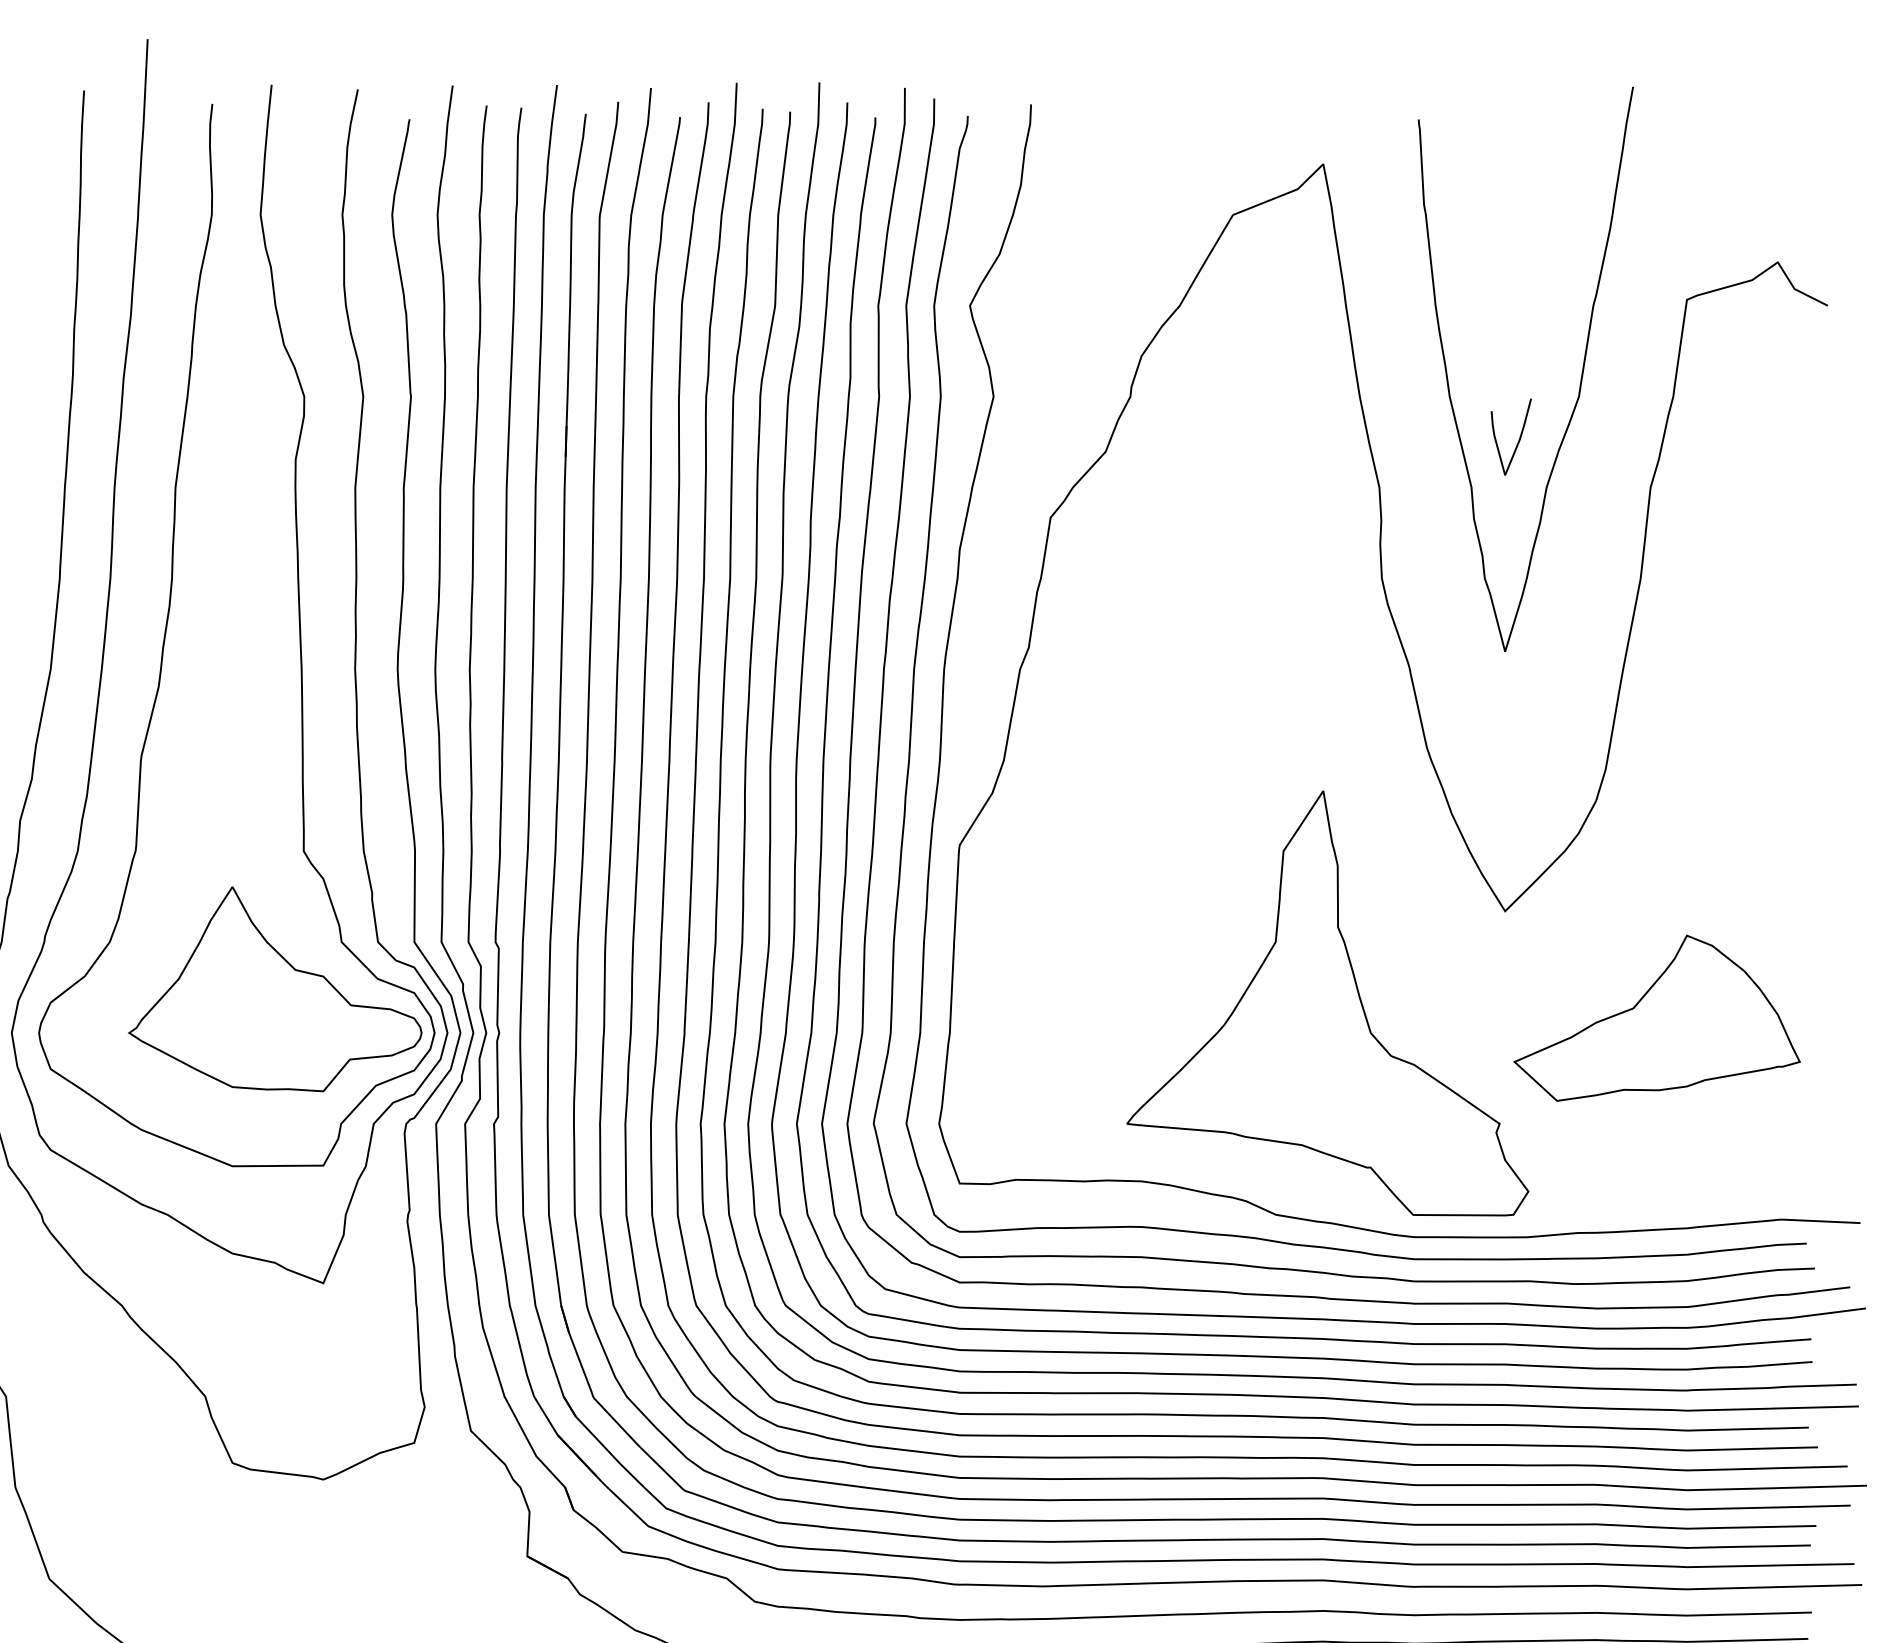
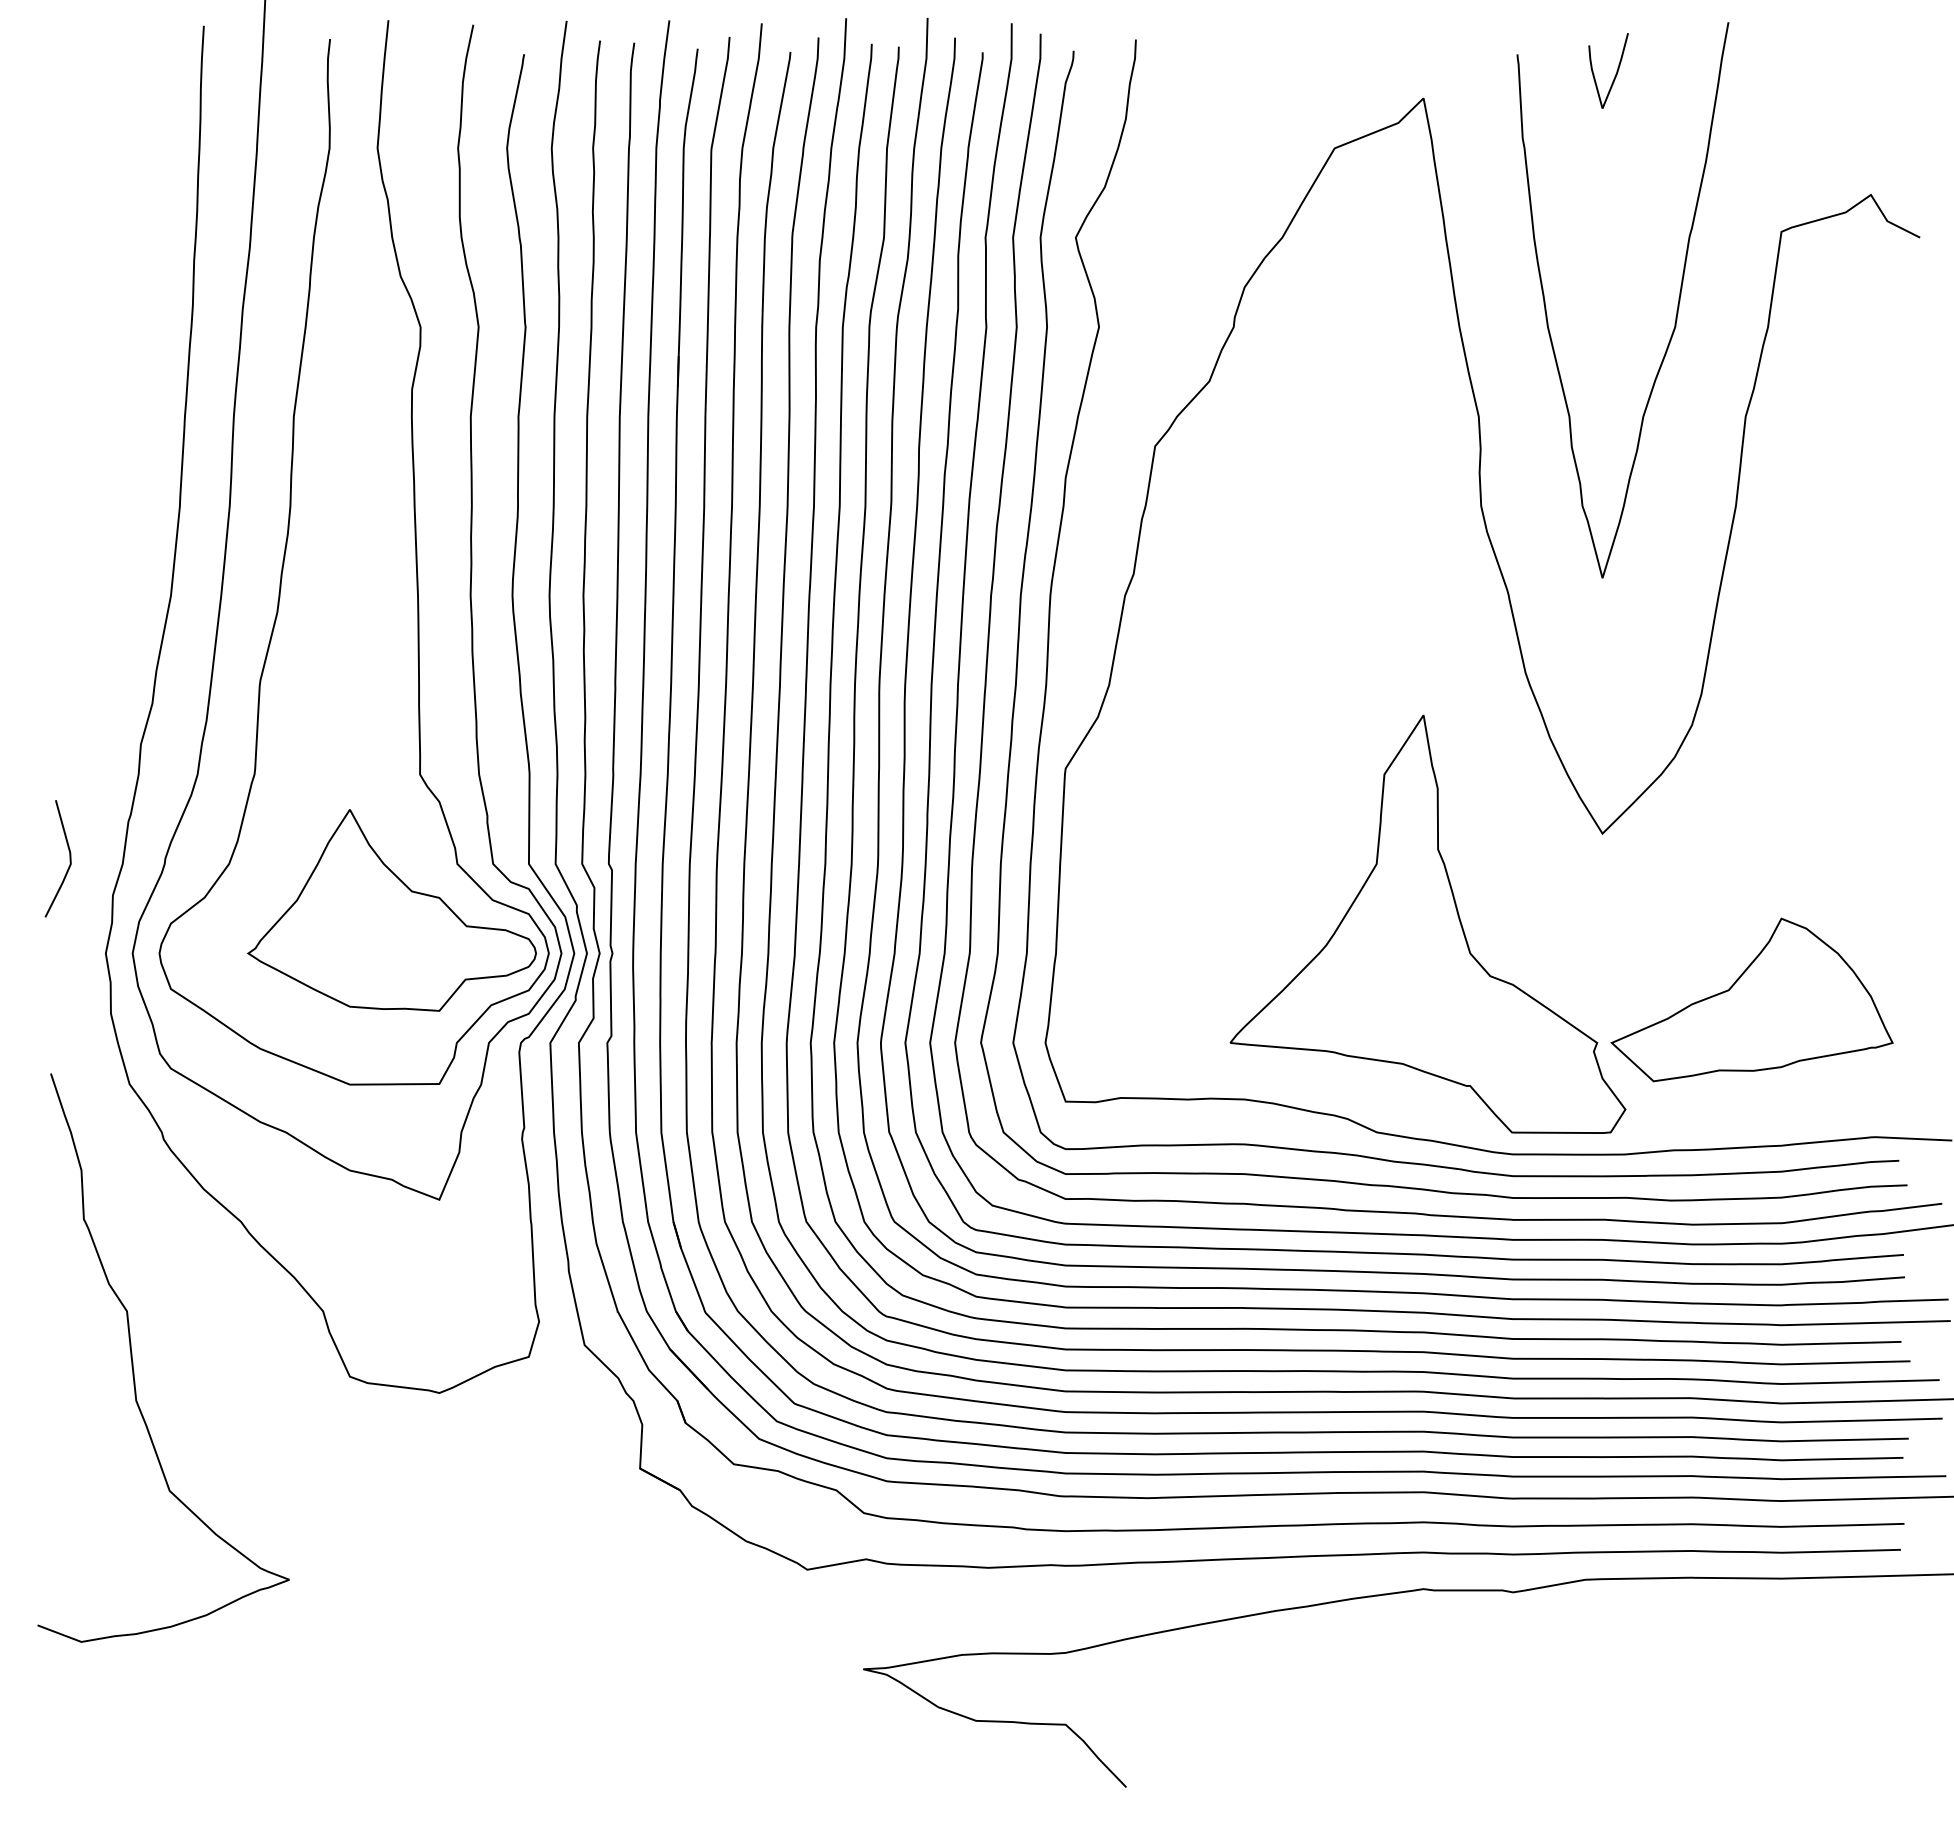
curve: (1519, 436) -> (1616, 70), moved
part: (1656, 1017) -> (1751, 999), moved

